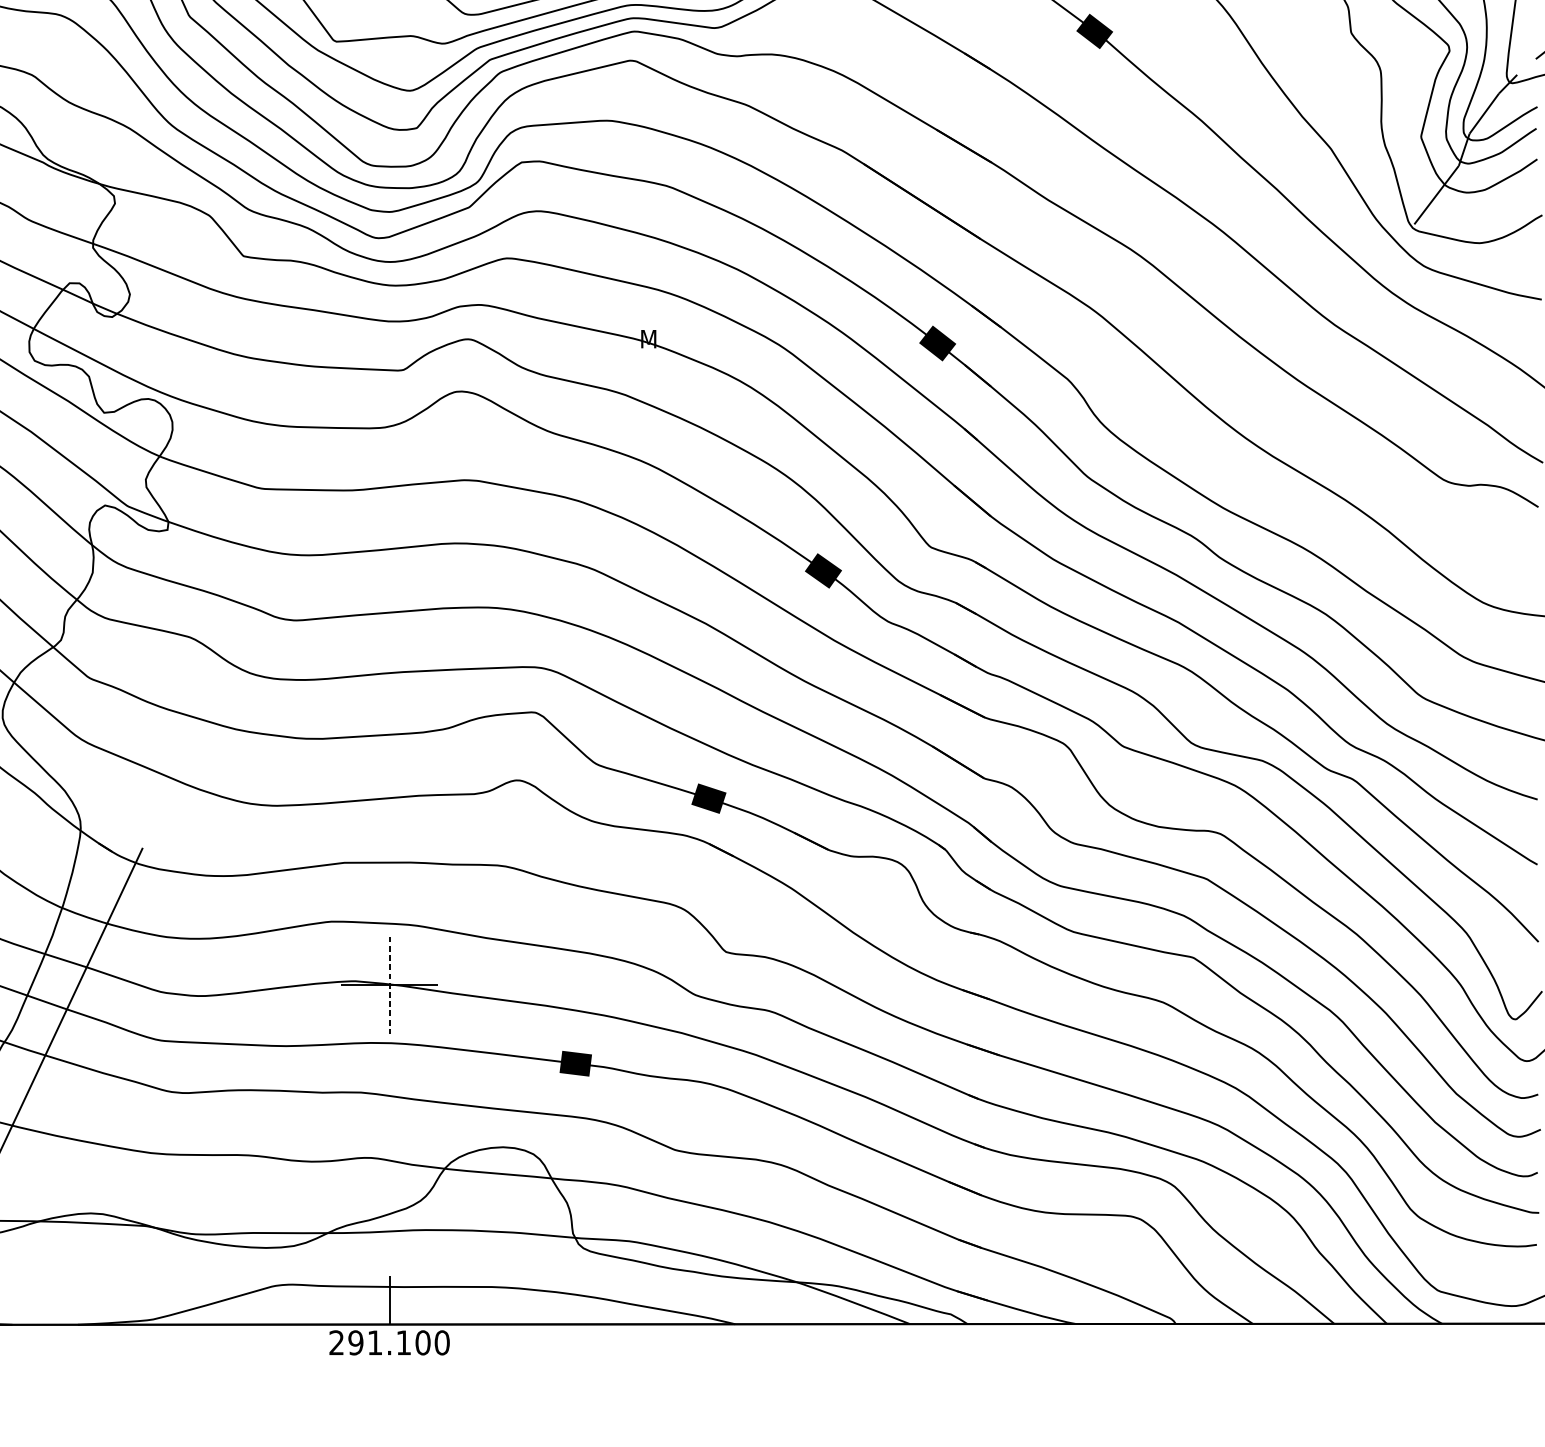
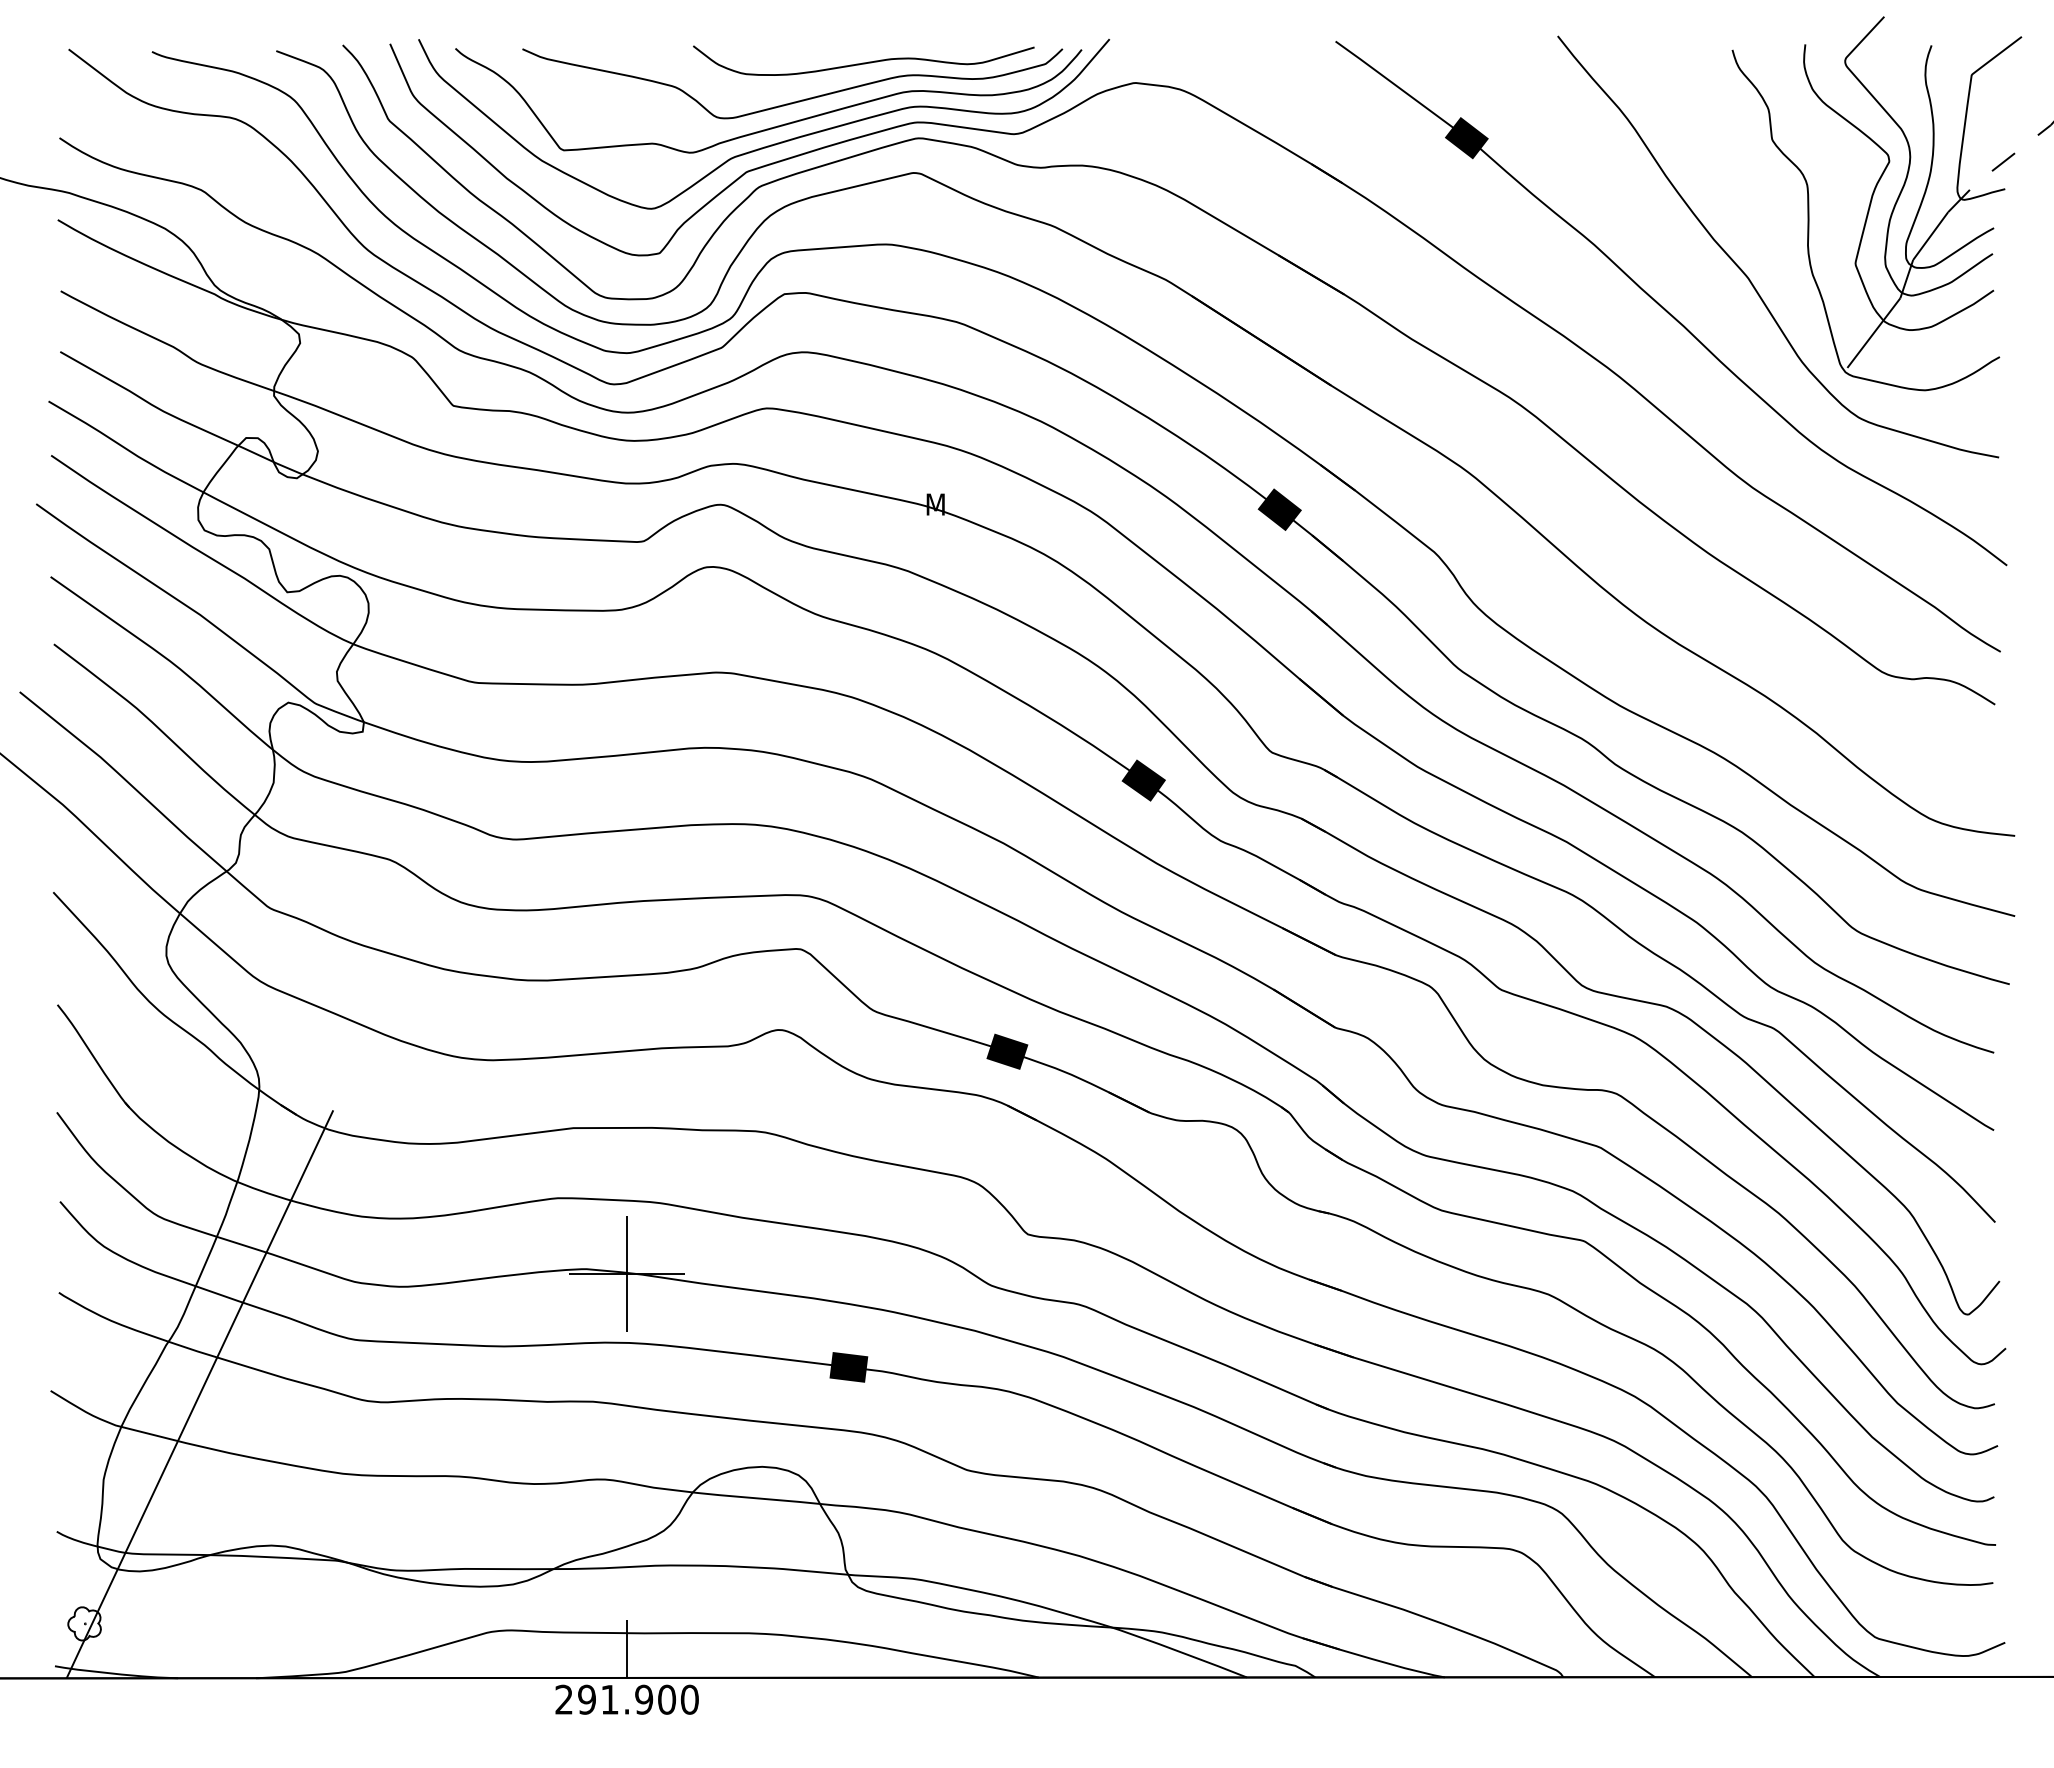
line: (389, 985) -> (627, 1274), dashed -> solid
text: (404, 1342) -> (644, 1699), 291.100 -> 291.900

